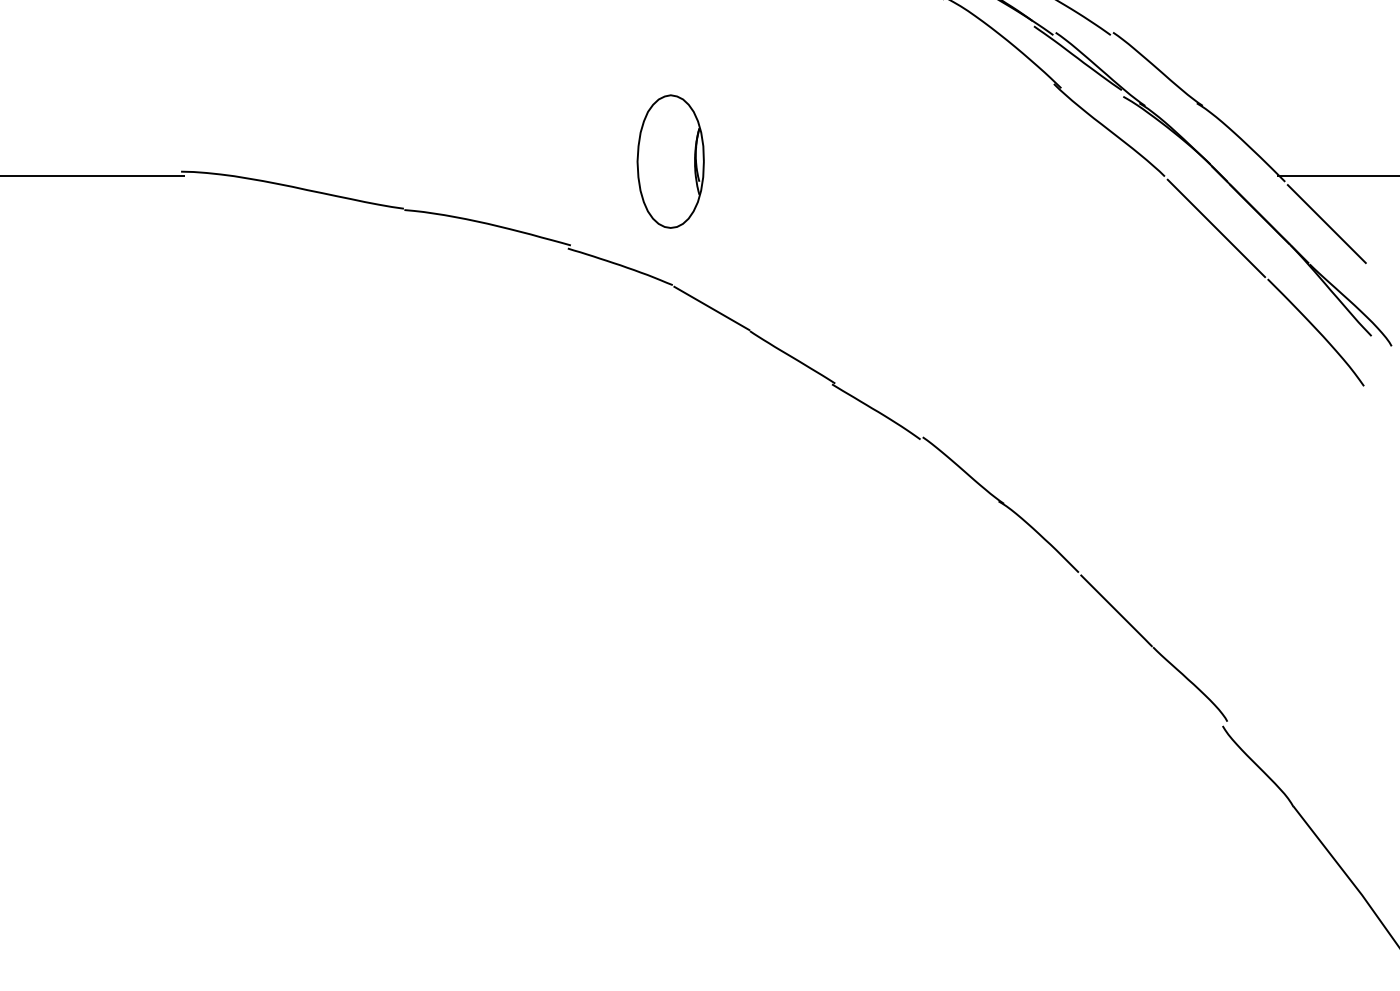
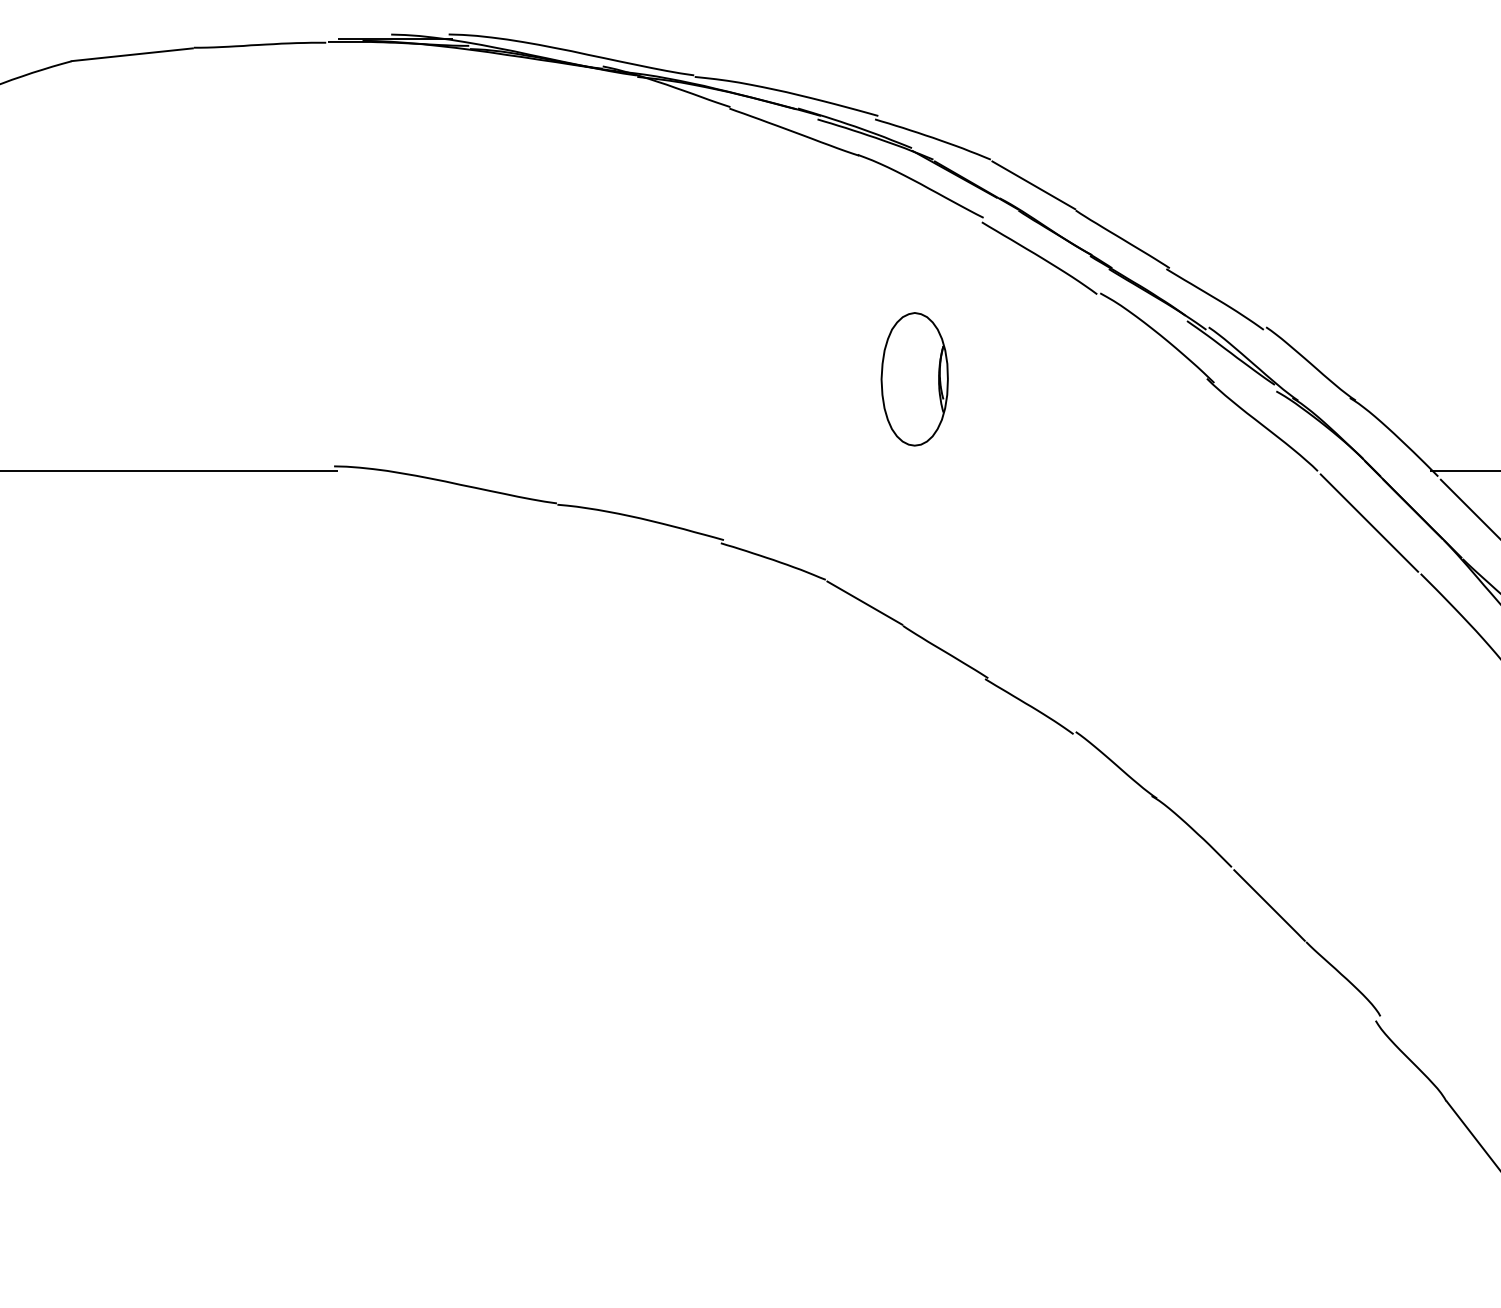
part: (670, 161) -> (914, 379), moved

